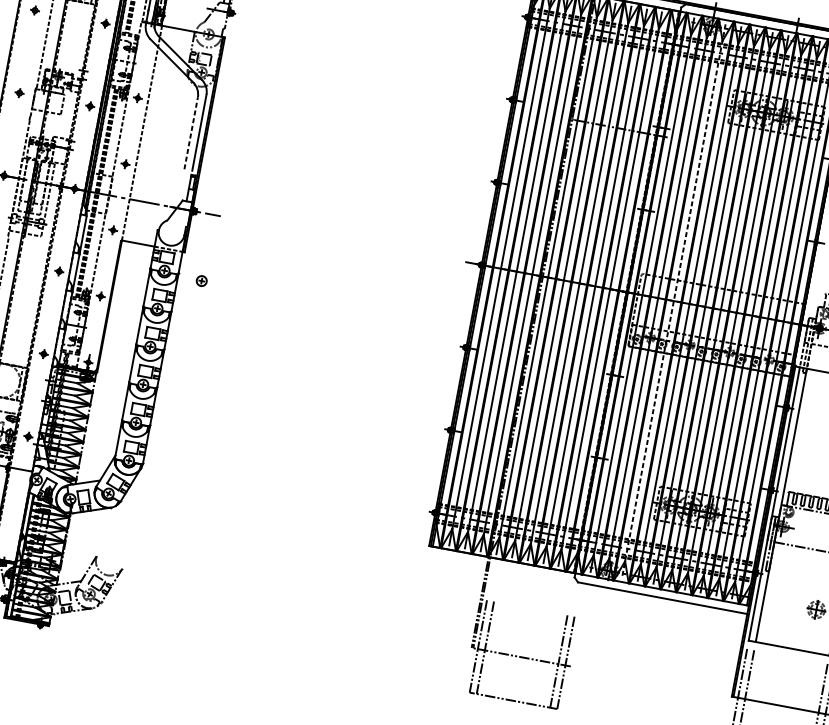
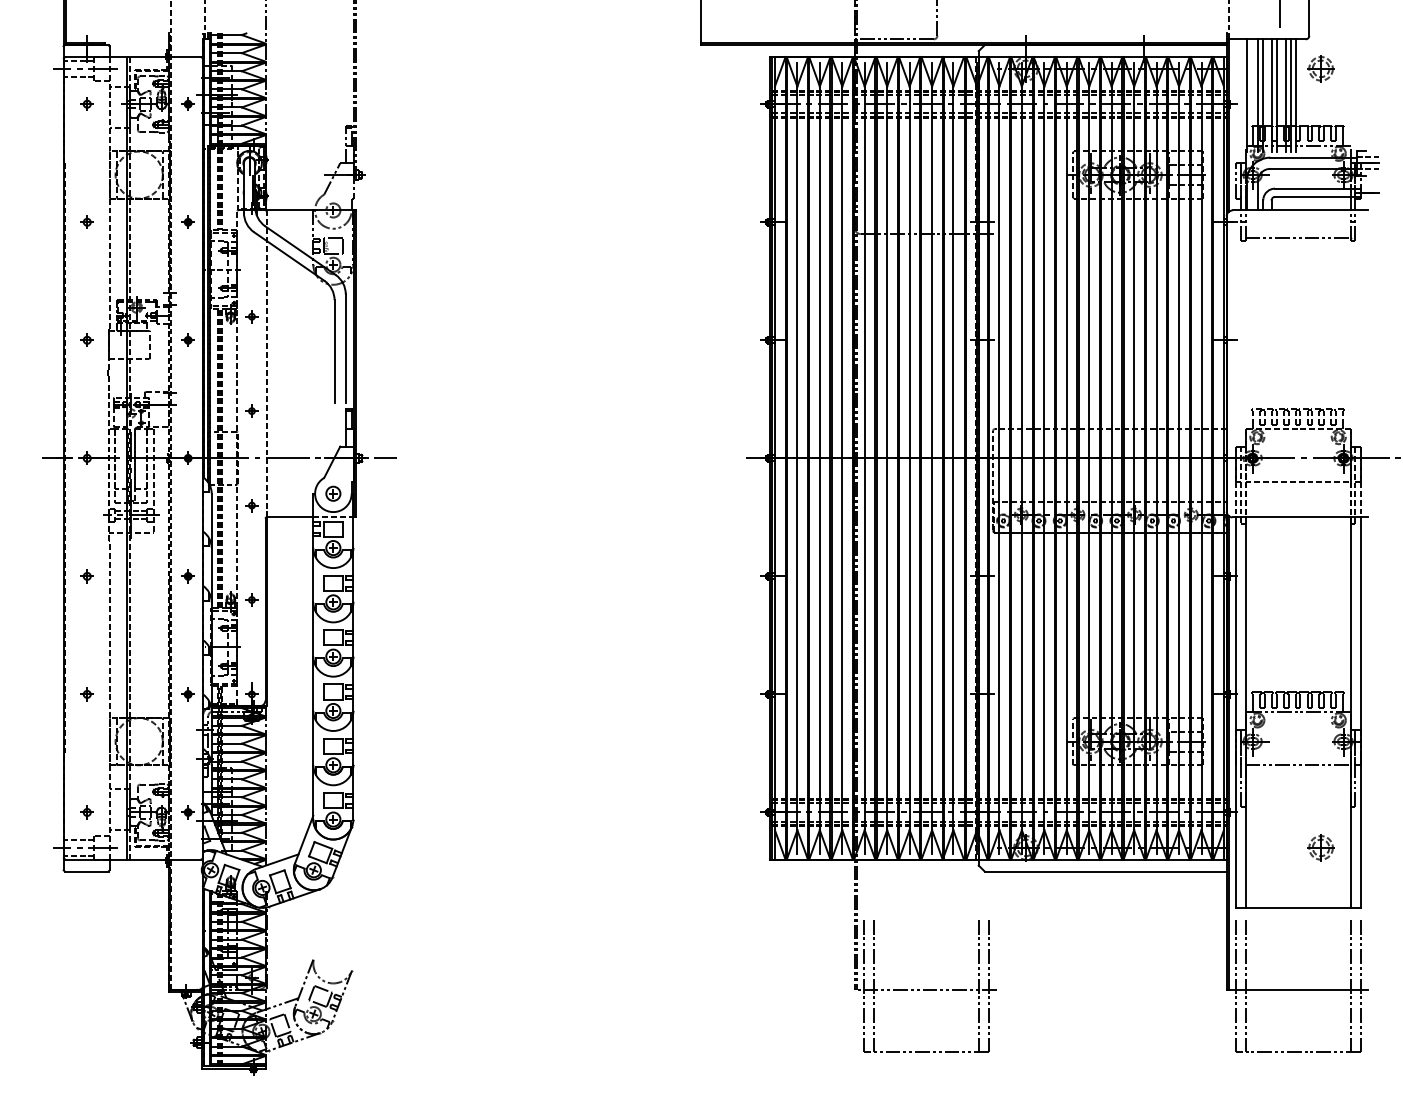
line: (191, 133) -> (334, 351), dashed -> solid
part: (201, 280) -> (333, 493), moved
line: (673, 301) -> (1044, 458), dashed -> solid

